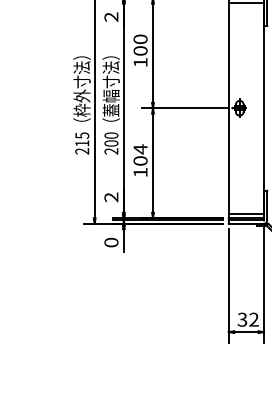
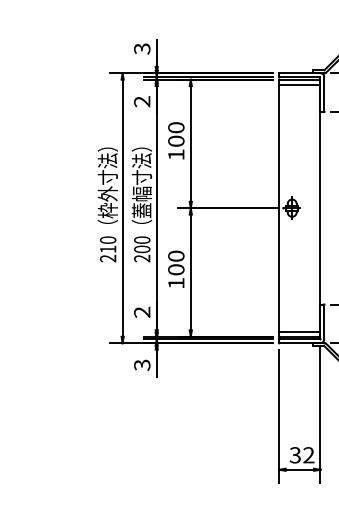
text: (82, 135) -> (108, 240), 215 -> 210
text: (140, 149) -> (176, 256), 104 -> 100
text: (111, 242) -> (142, 364), 0 -> 3

